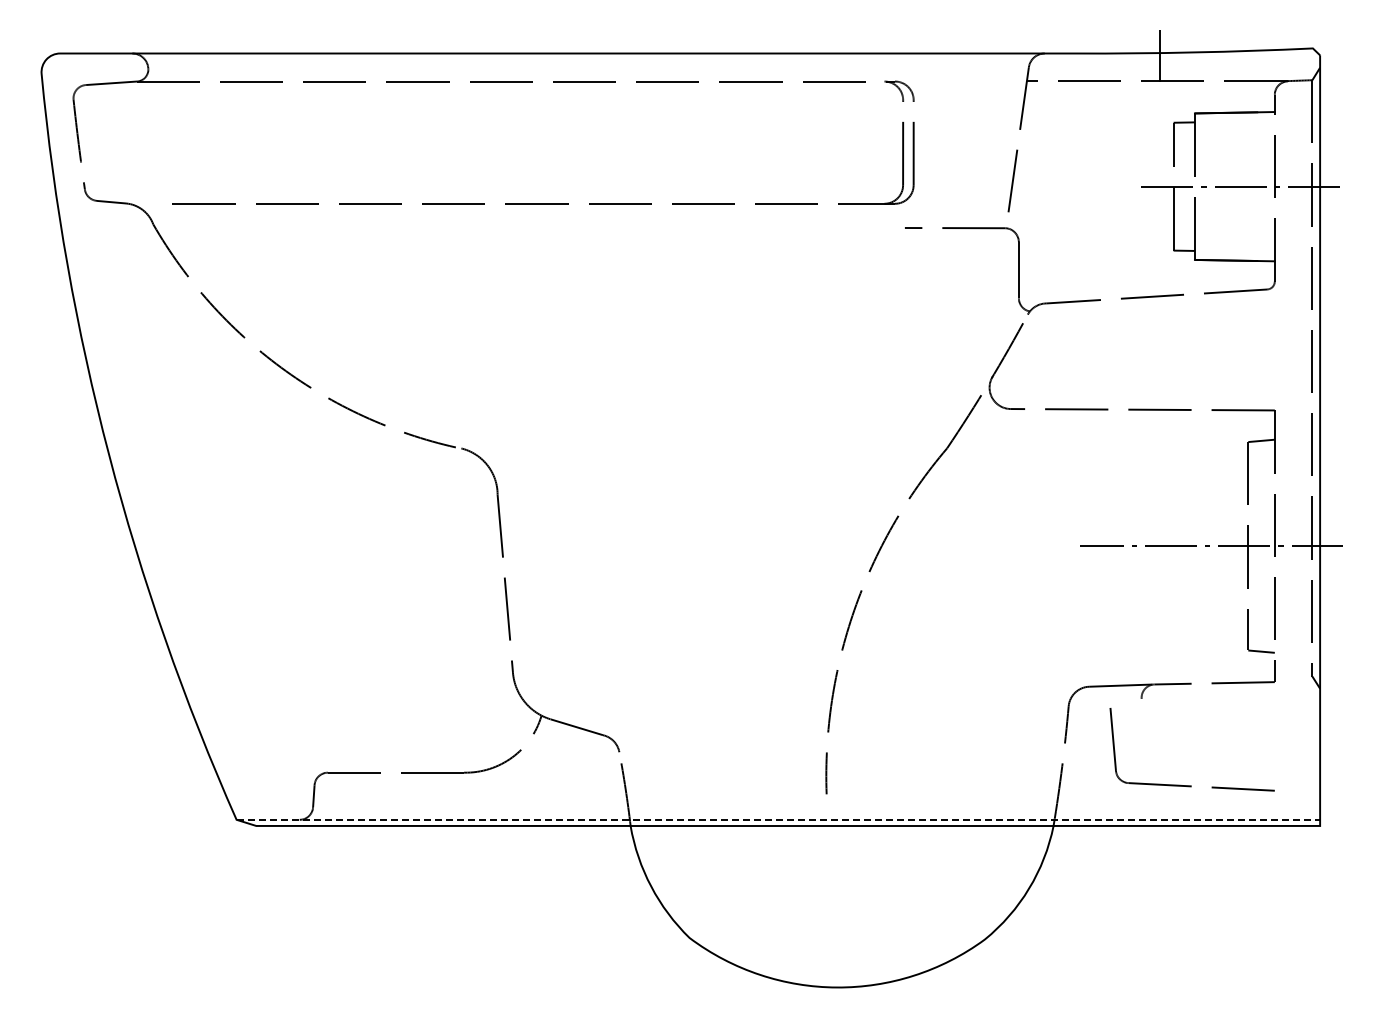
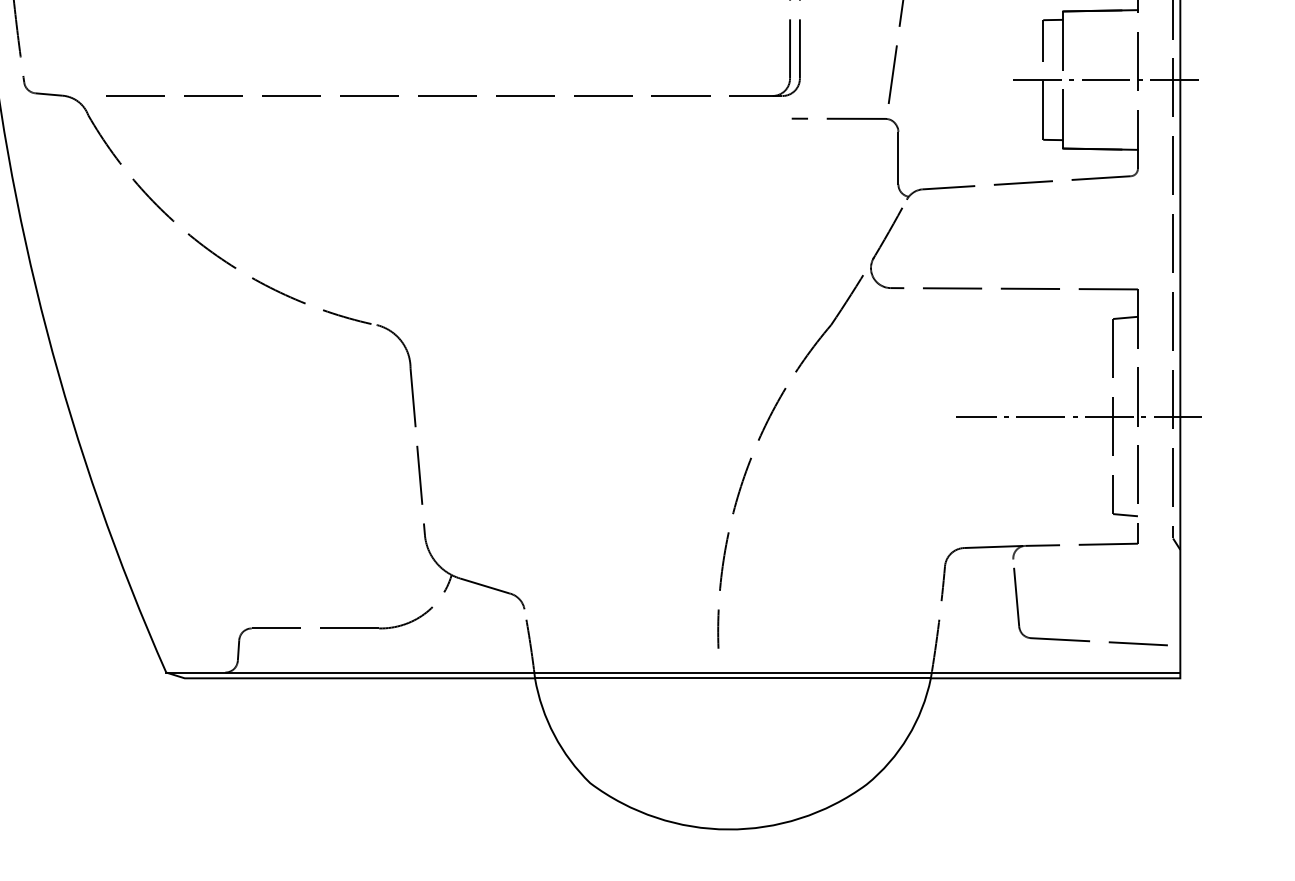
part: (1191, 785) -> (1089, 640), moved
line: (778, 819) -> (673, 672), dashed -> solid

